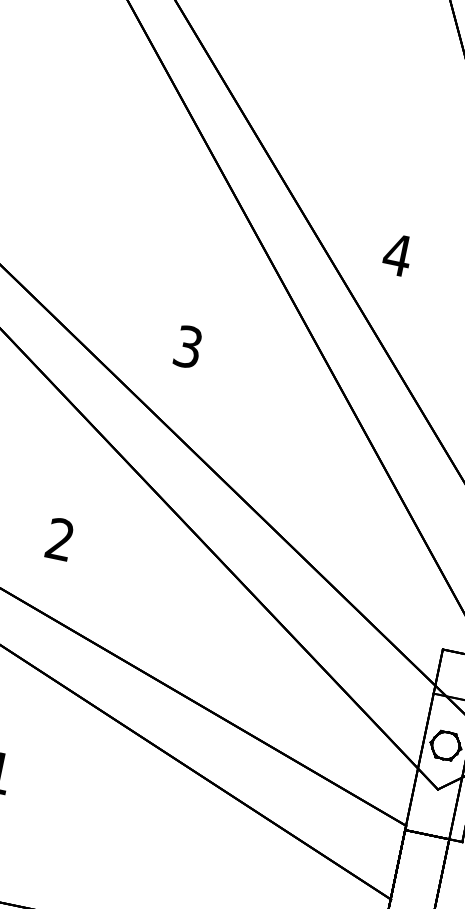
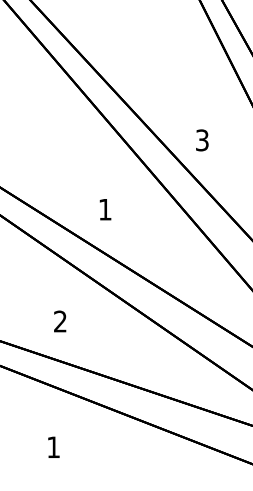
text: (397, 255) -> (202, 140), 4 -> 3
text: (188, 346) -> (105, 209), 3 -> 1

